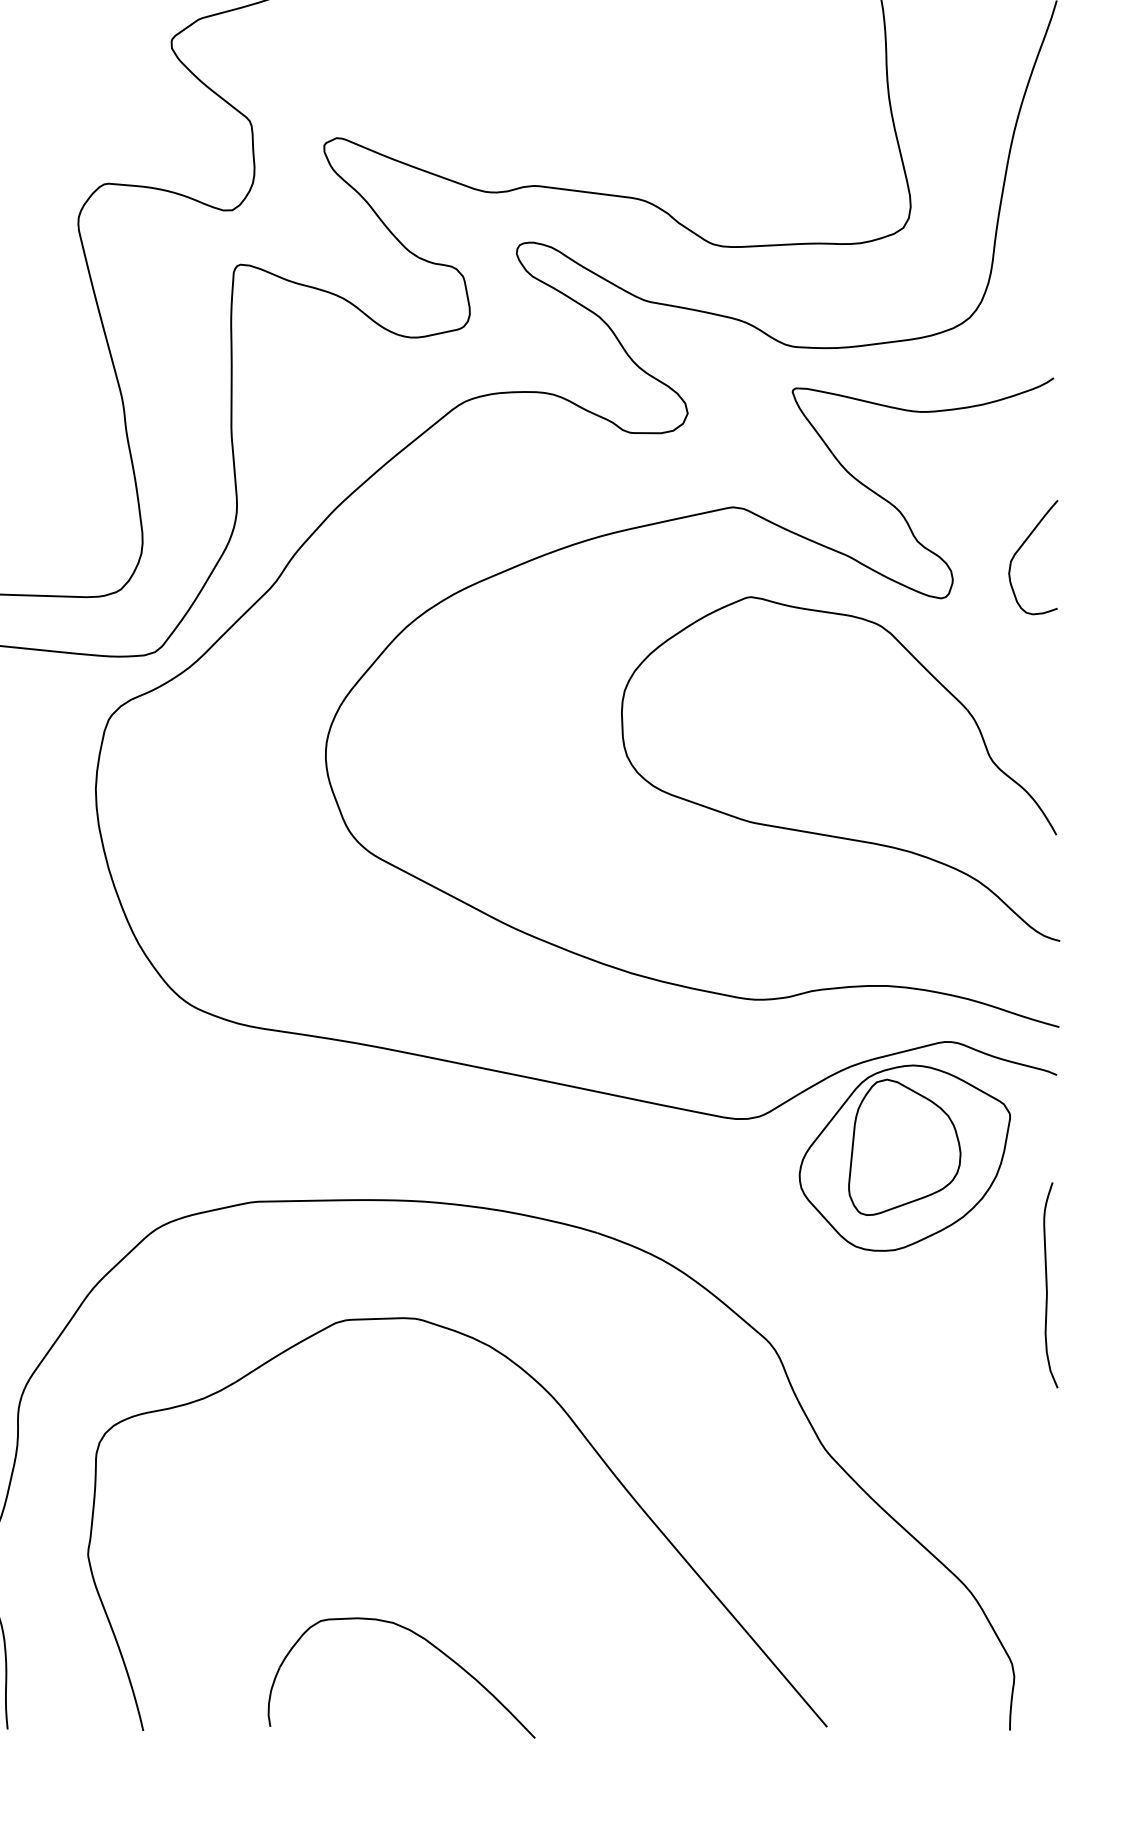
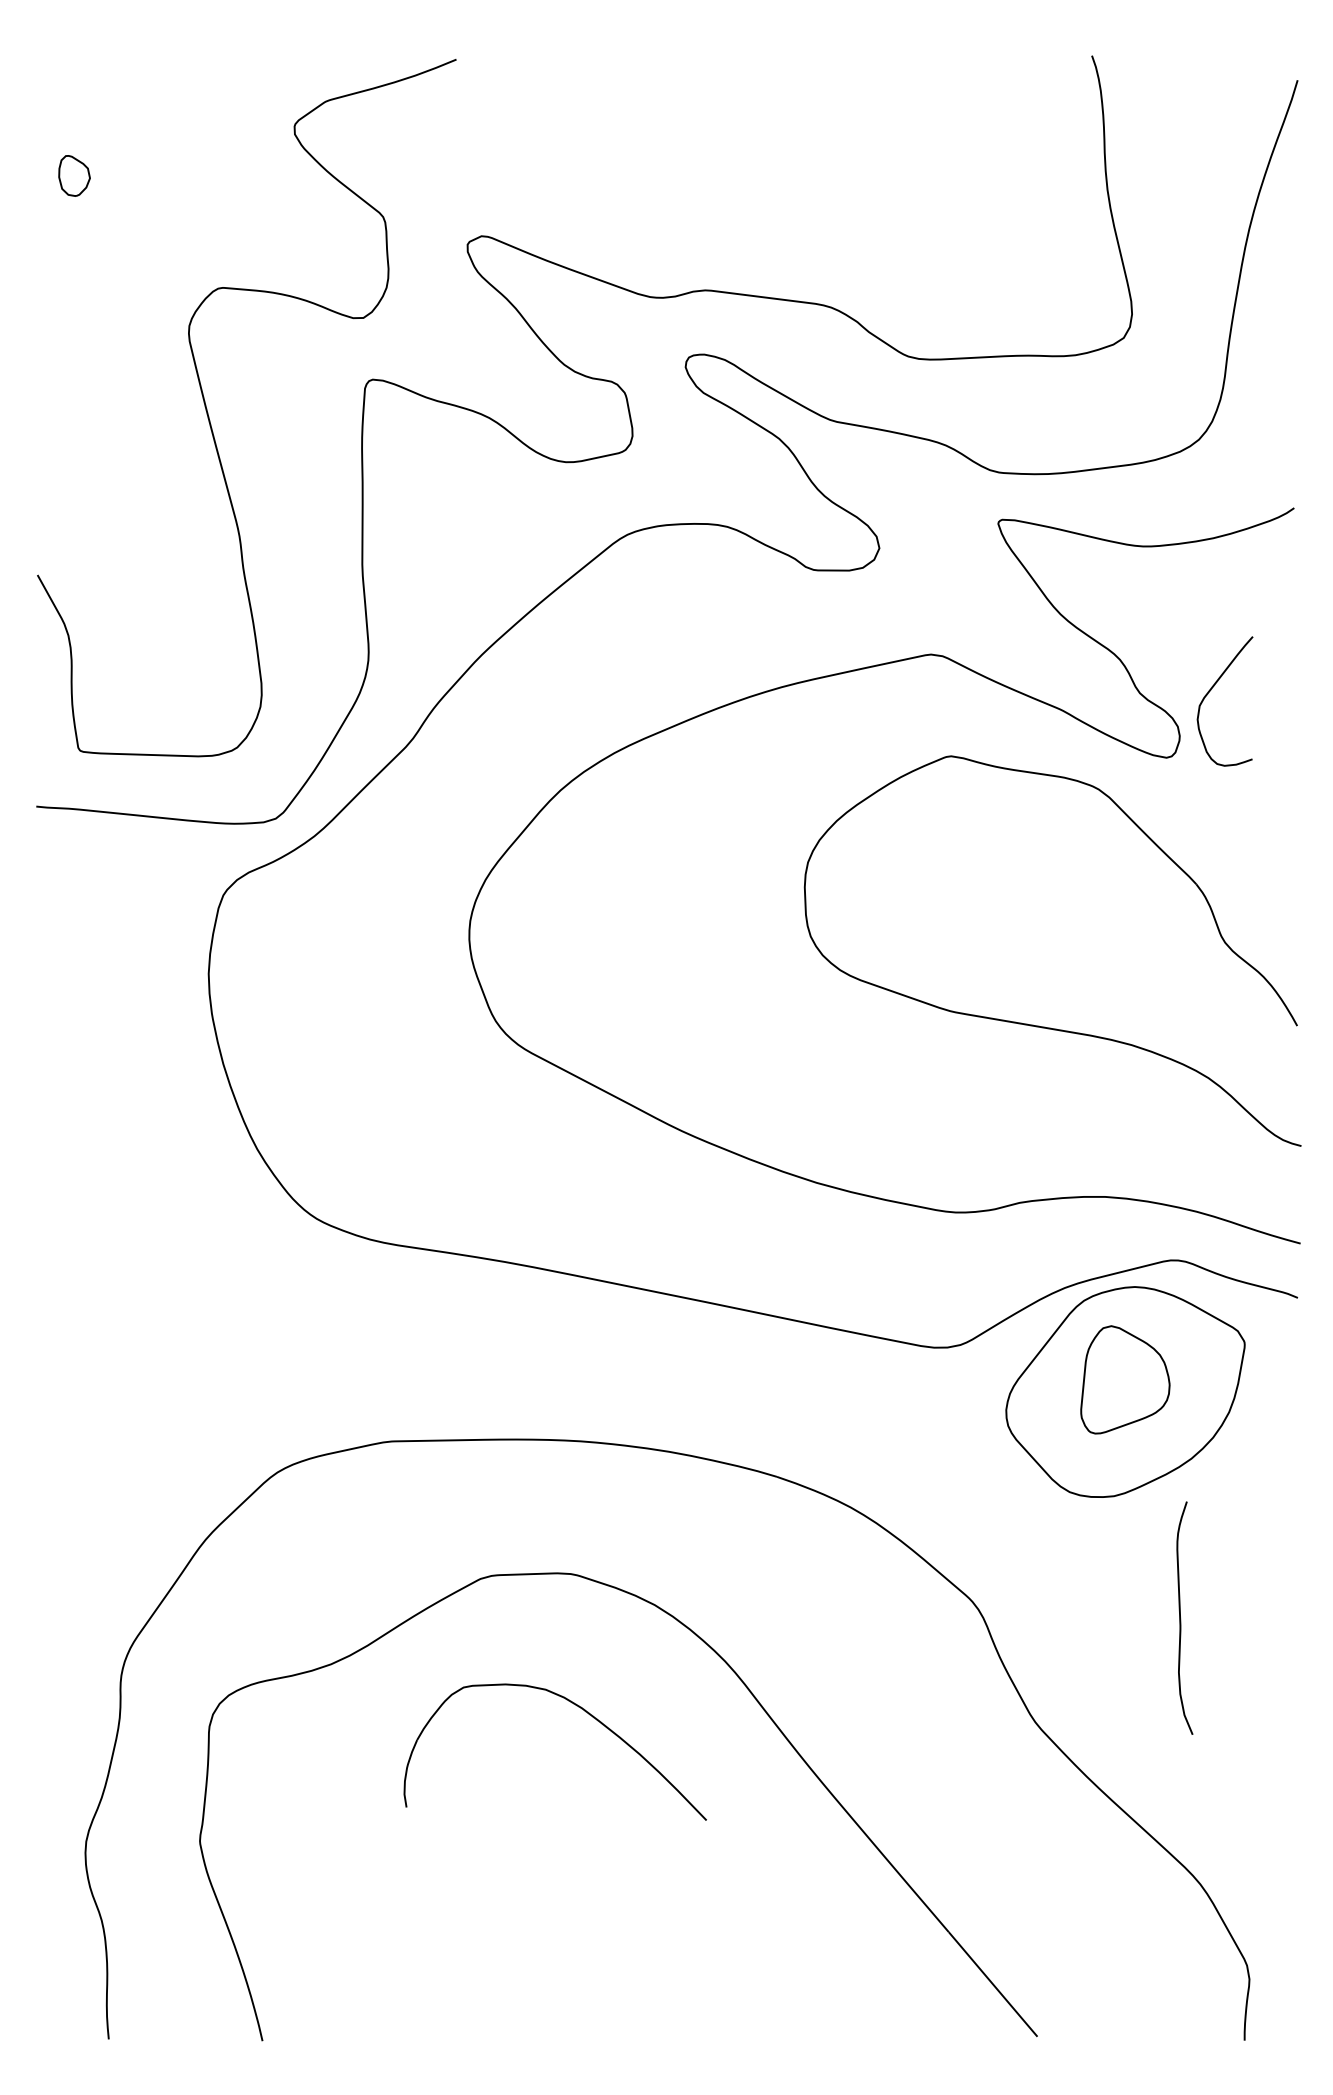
curve: (1021, 547) -> (1211, 690), moved
part: (904, 1147) -> (1125, 1379), size x0.7
curve: (1047, 1286) -> (1181, 1619), moved
part: (428, 1643) -> (585, 1712), moved

